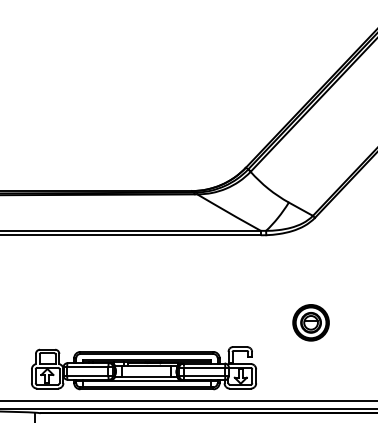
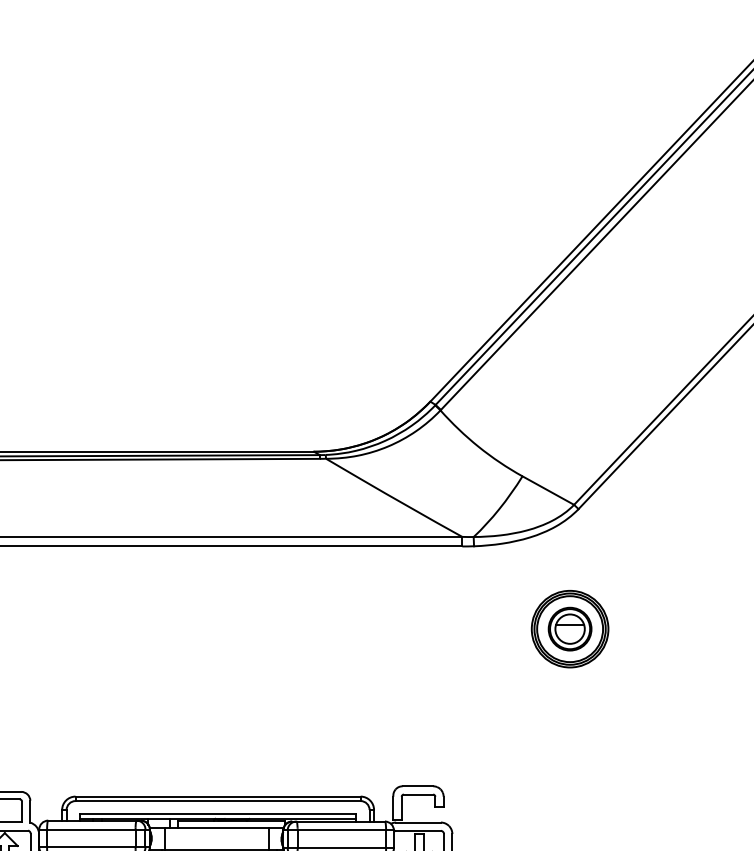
part: (310, 322) -> (568, 628), moved

